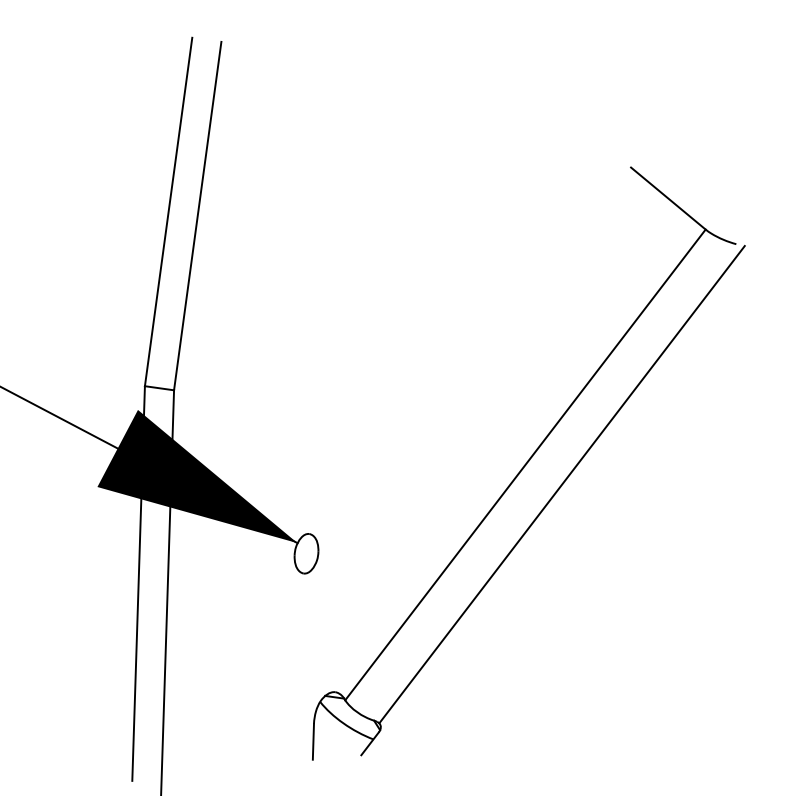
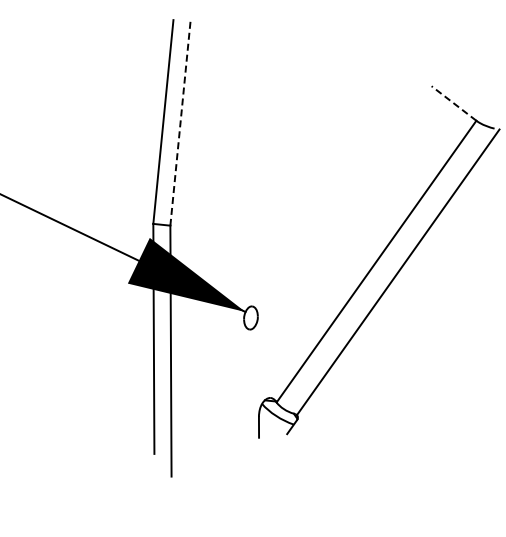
line: (667, 198) -> (453, 103), solid -> dashed
line: (197, 217) -> (180, 124), solid -> dashed

